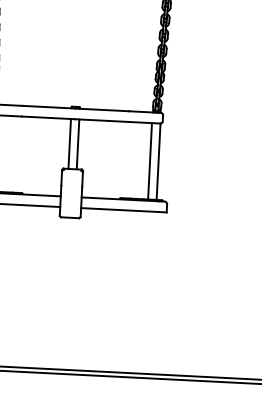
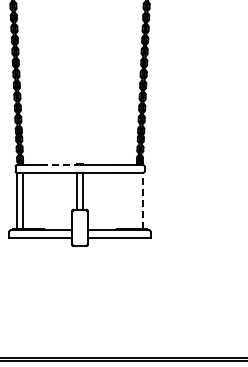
line: (49, 107) -> (60, 165), solid -> dashed
line: (149, 160) -> (136, 200), removed
line: (159, 160) -> (143, 200), solid -> dashed

